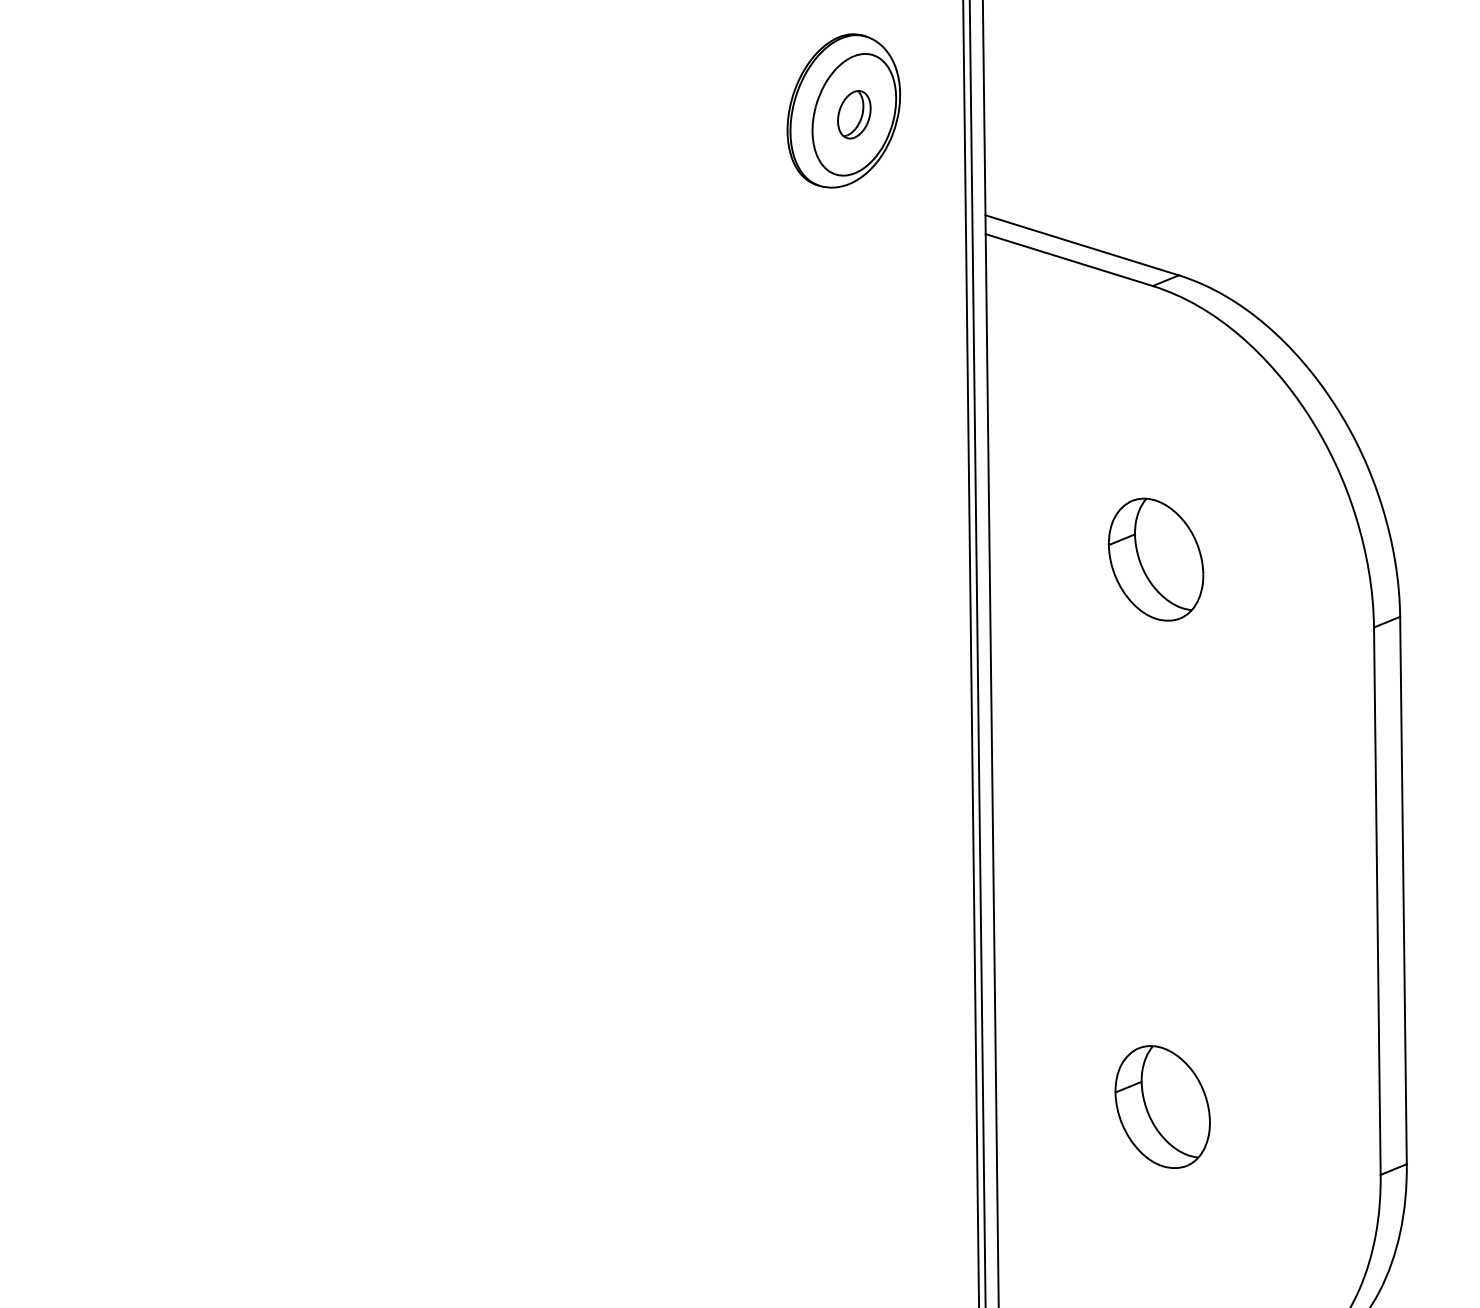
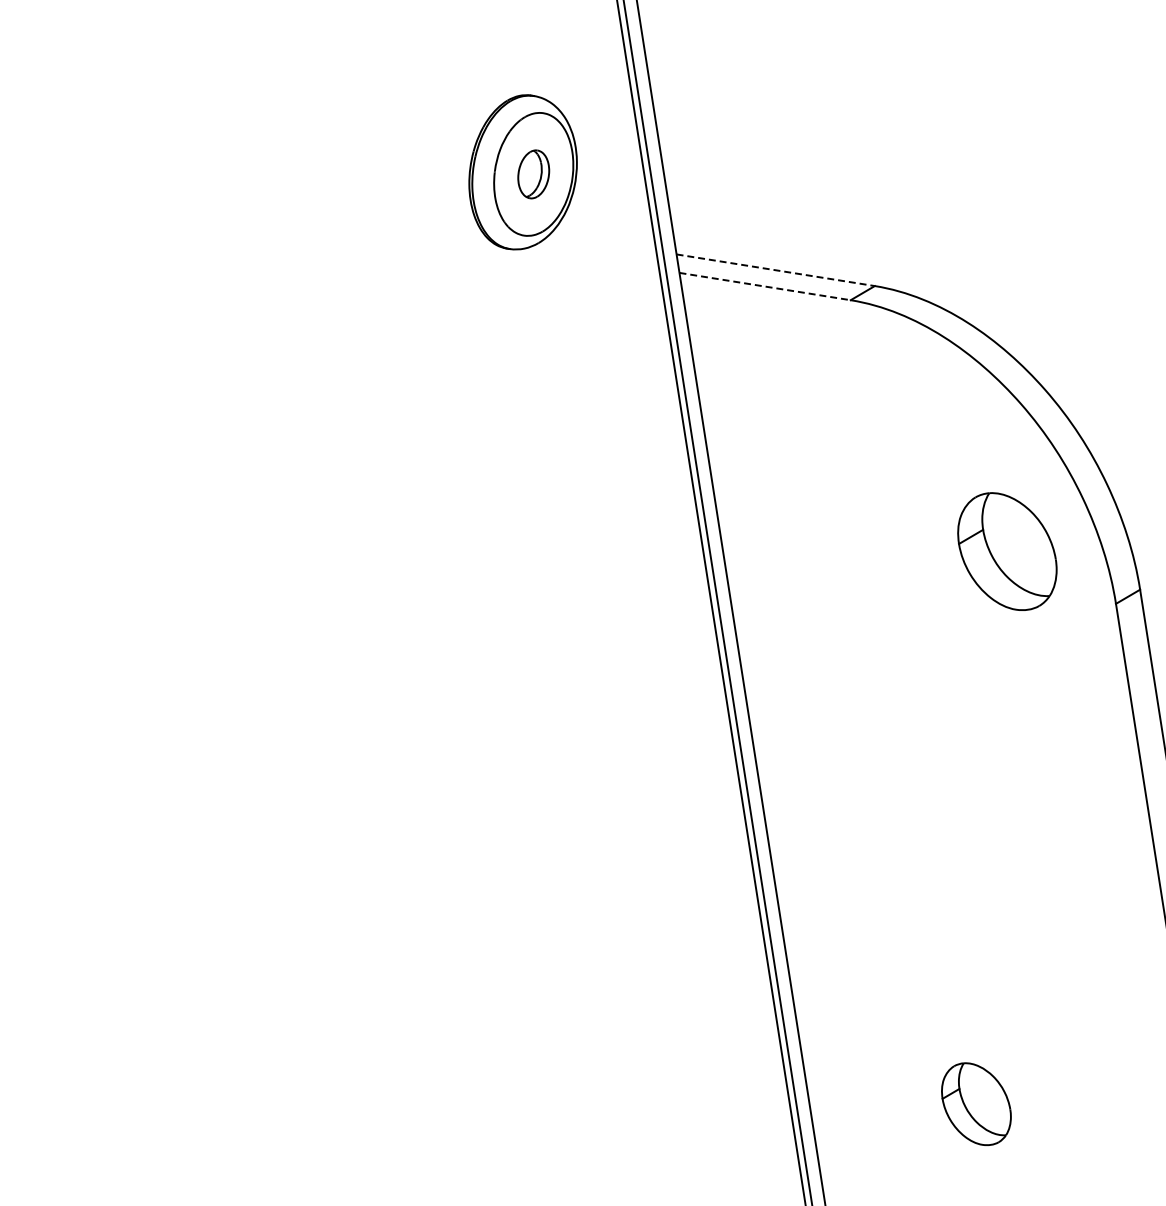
line: (1082, 245) -> (776, 270), solid -> dashed
line: (1069, 260) -> (765, 286), solid -> dashed
part: (1155, 559) -> (1006, 551), moved
part: (1162, 1106) -> (976, 1103), size x0.7

